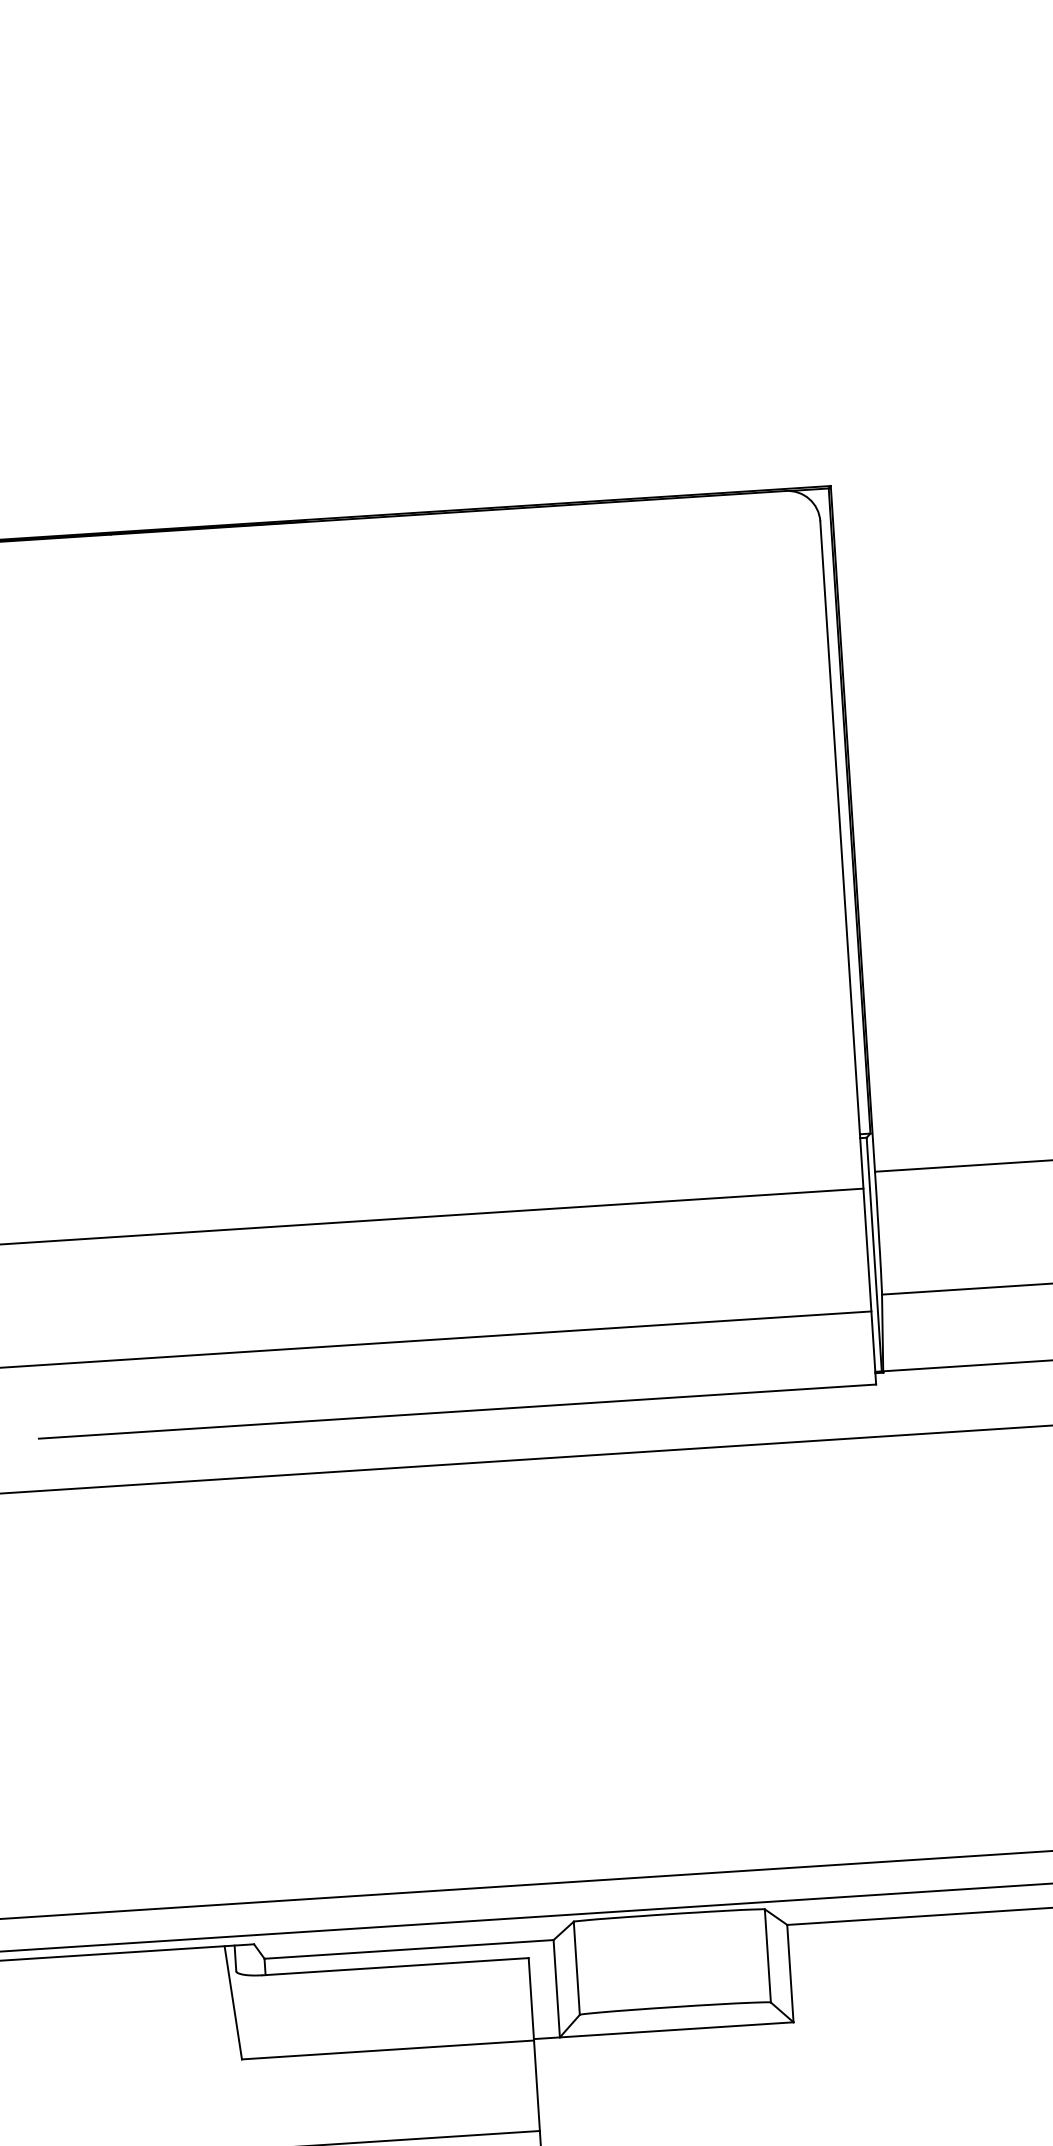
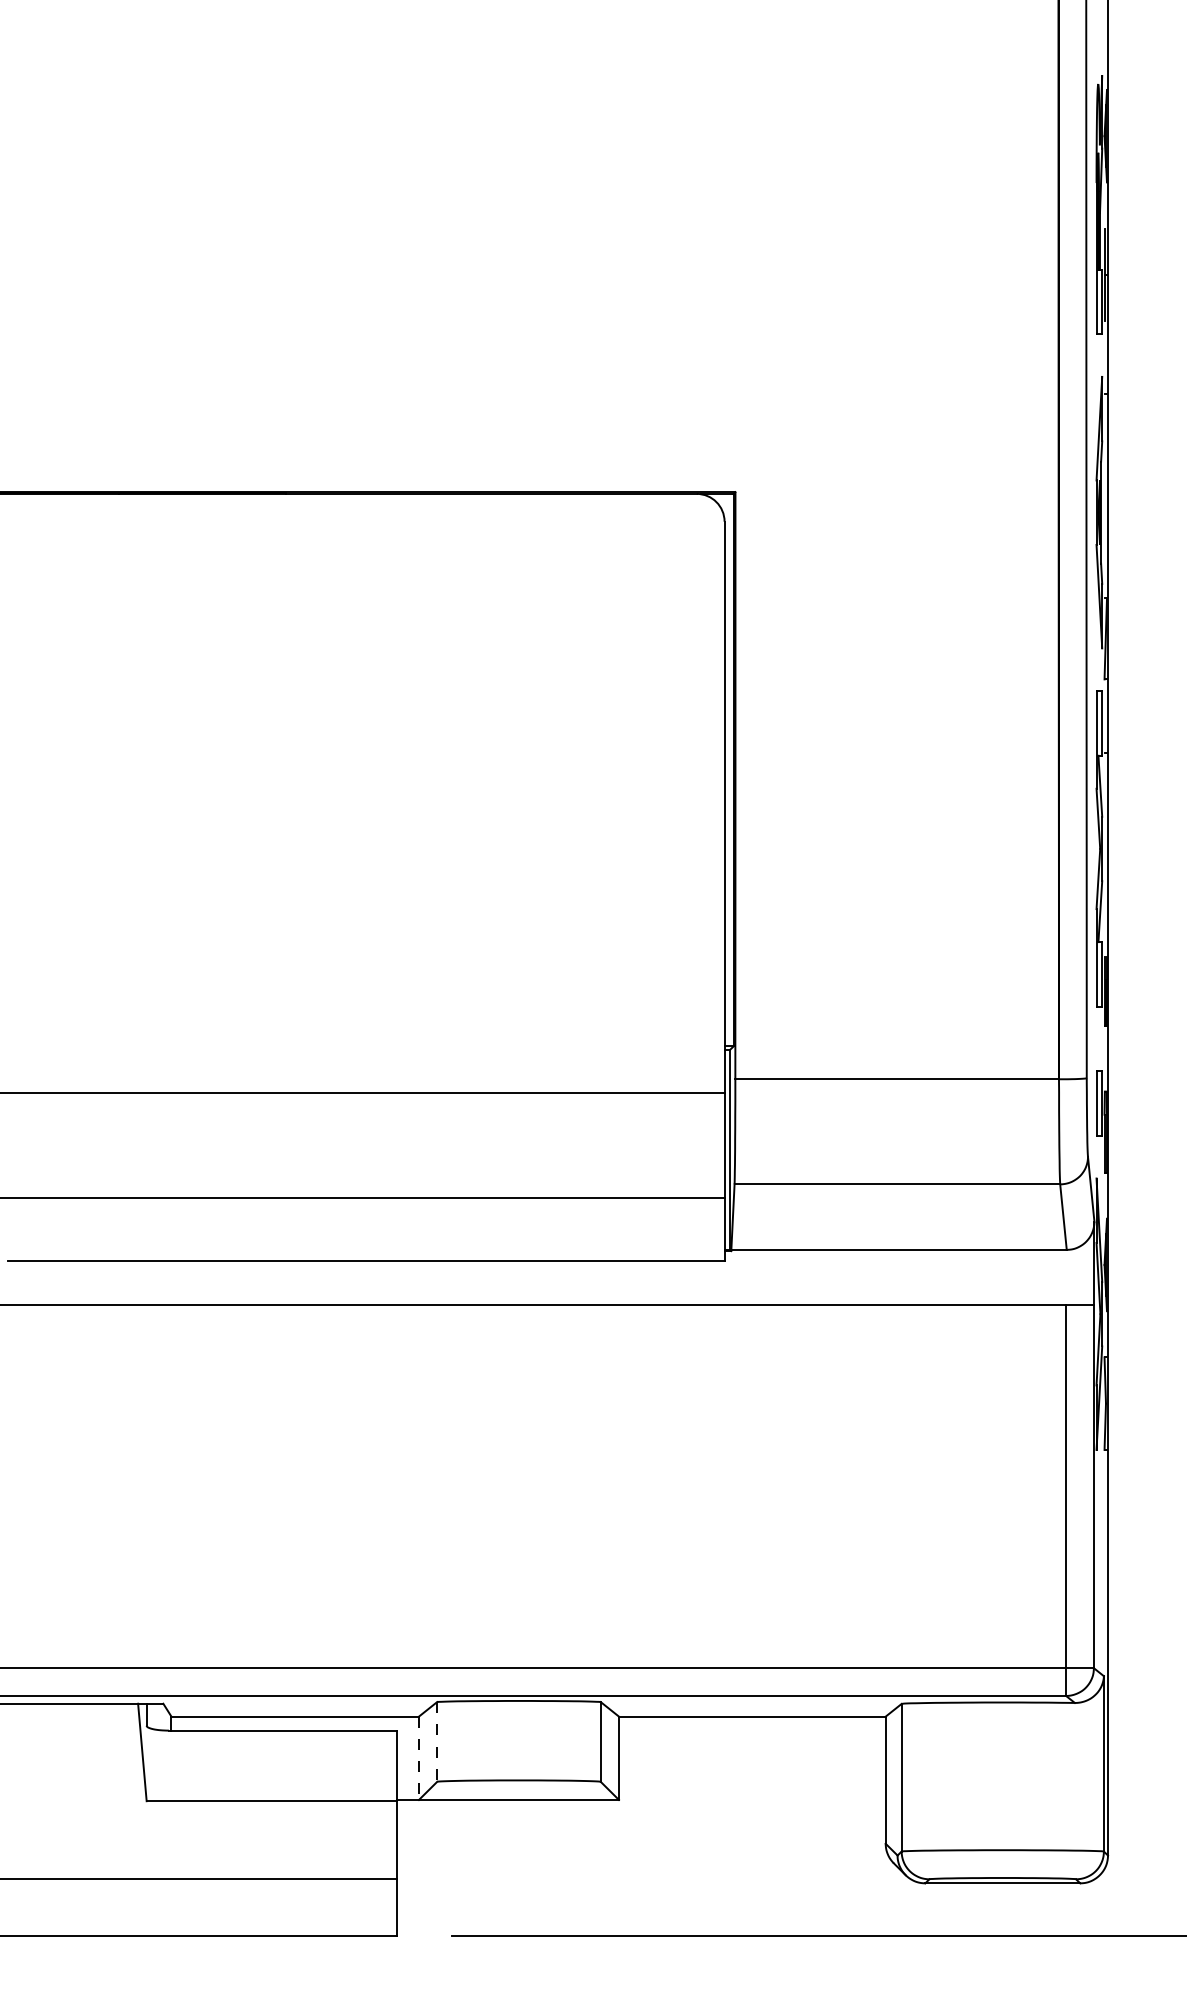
line: (577, 1967) -> (437, 1741), solid -> dashed
line: (556, 1989) -> (418, 1758), solid -> dashed

